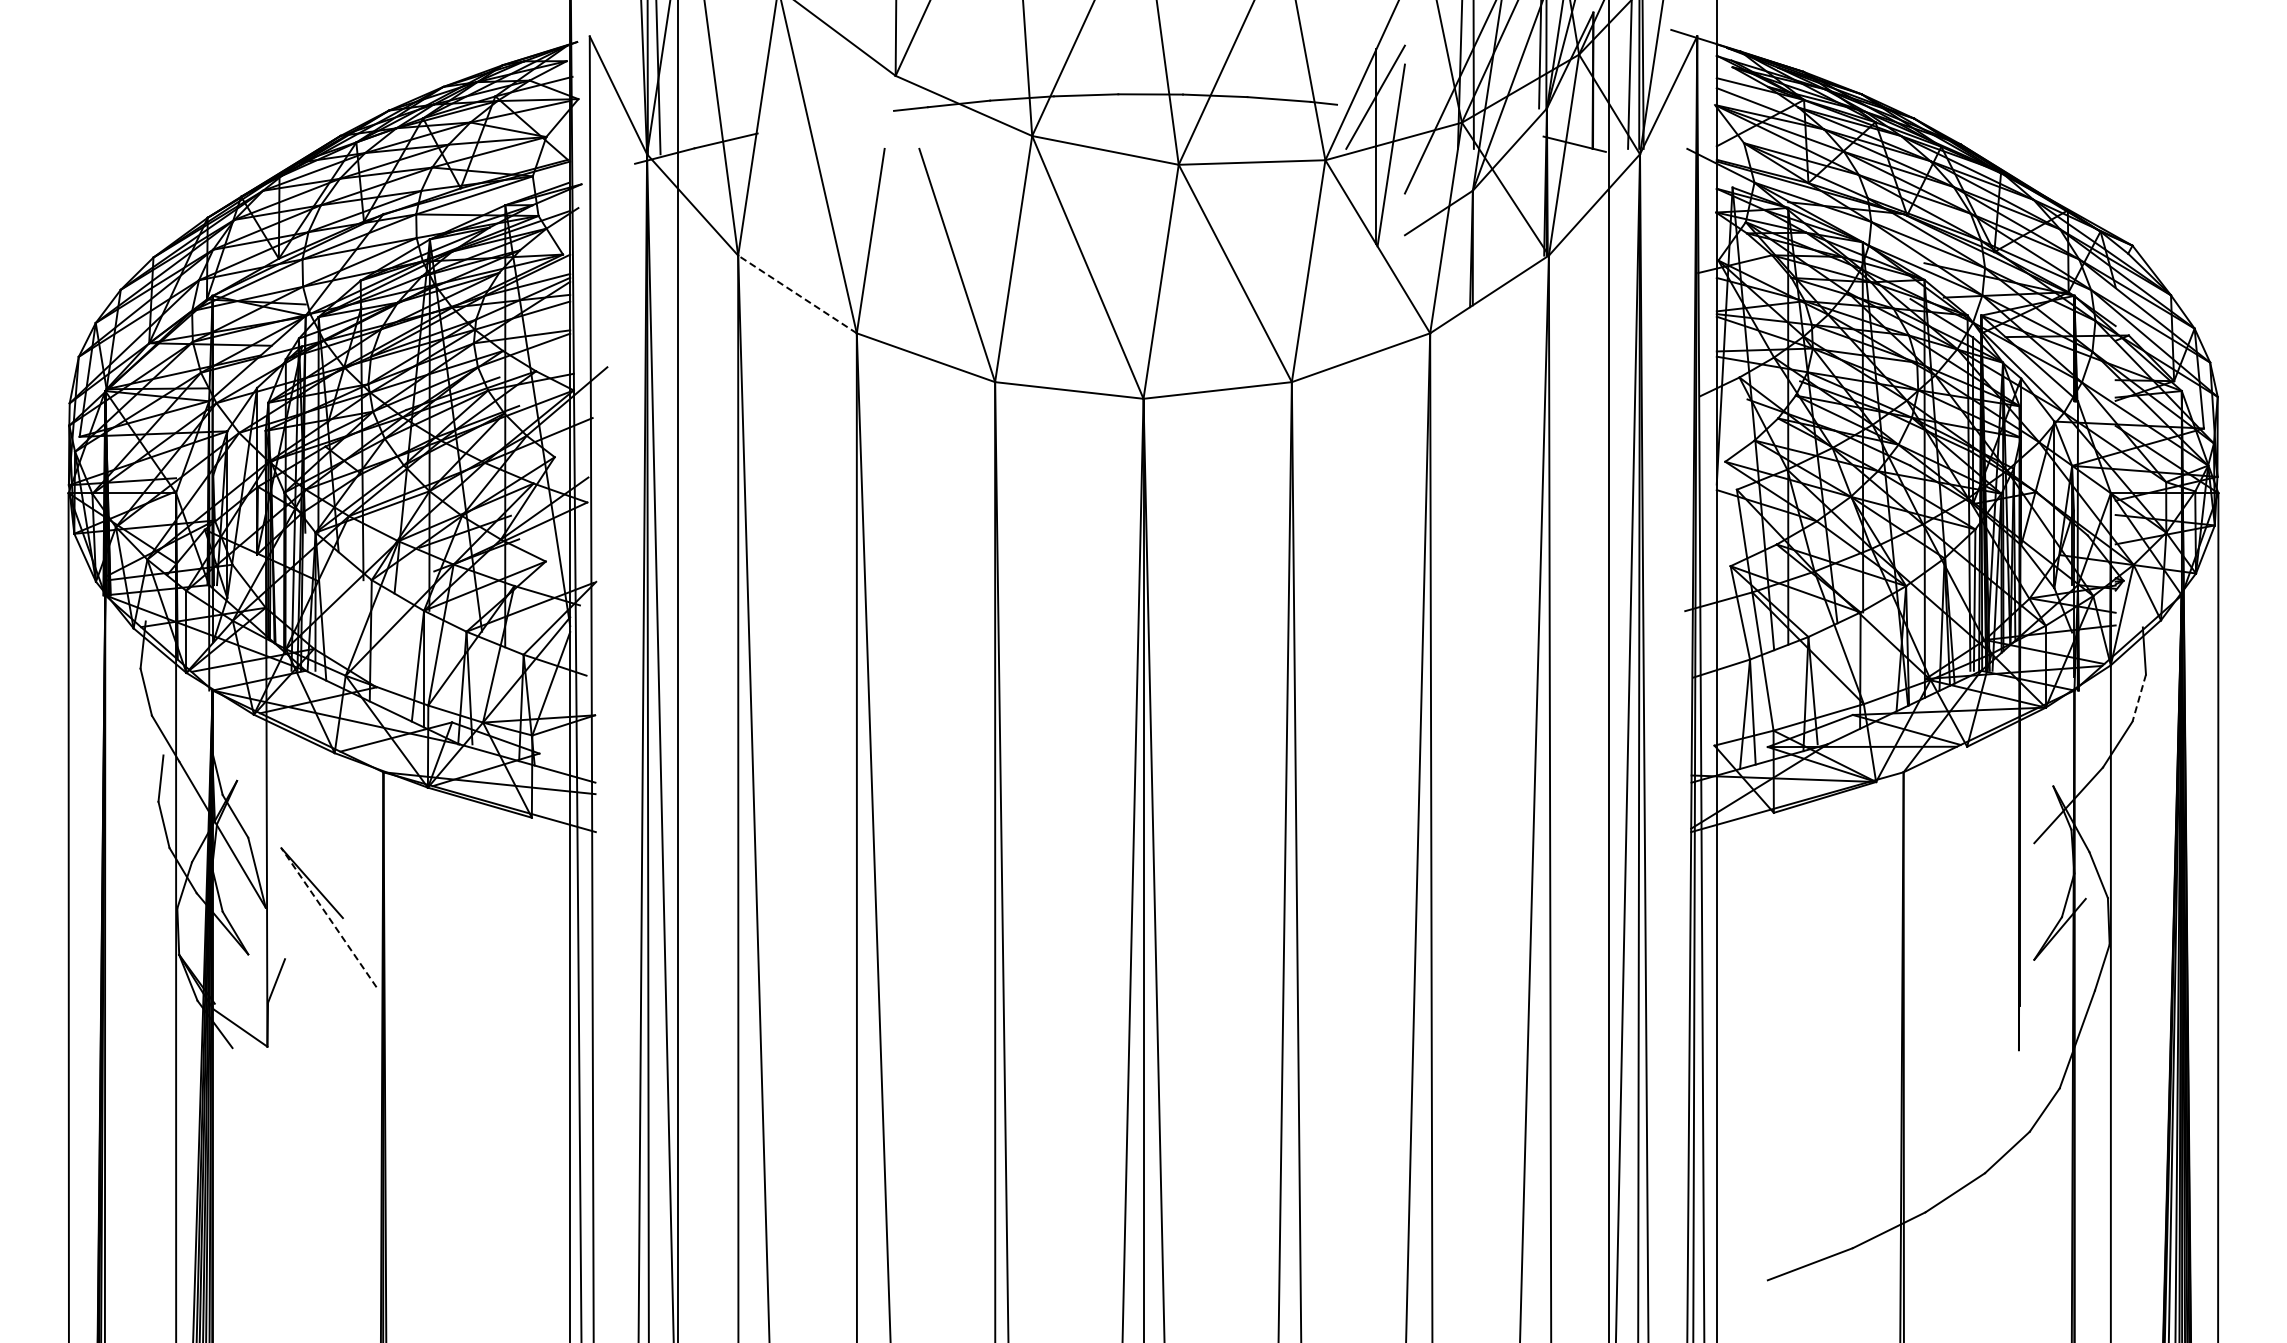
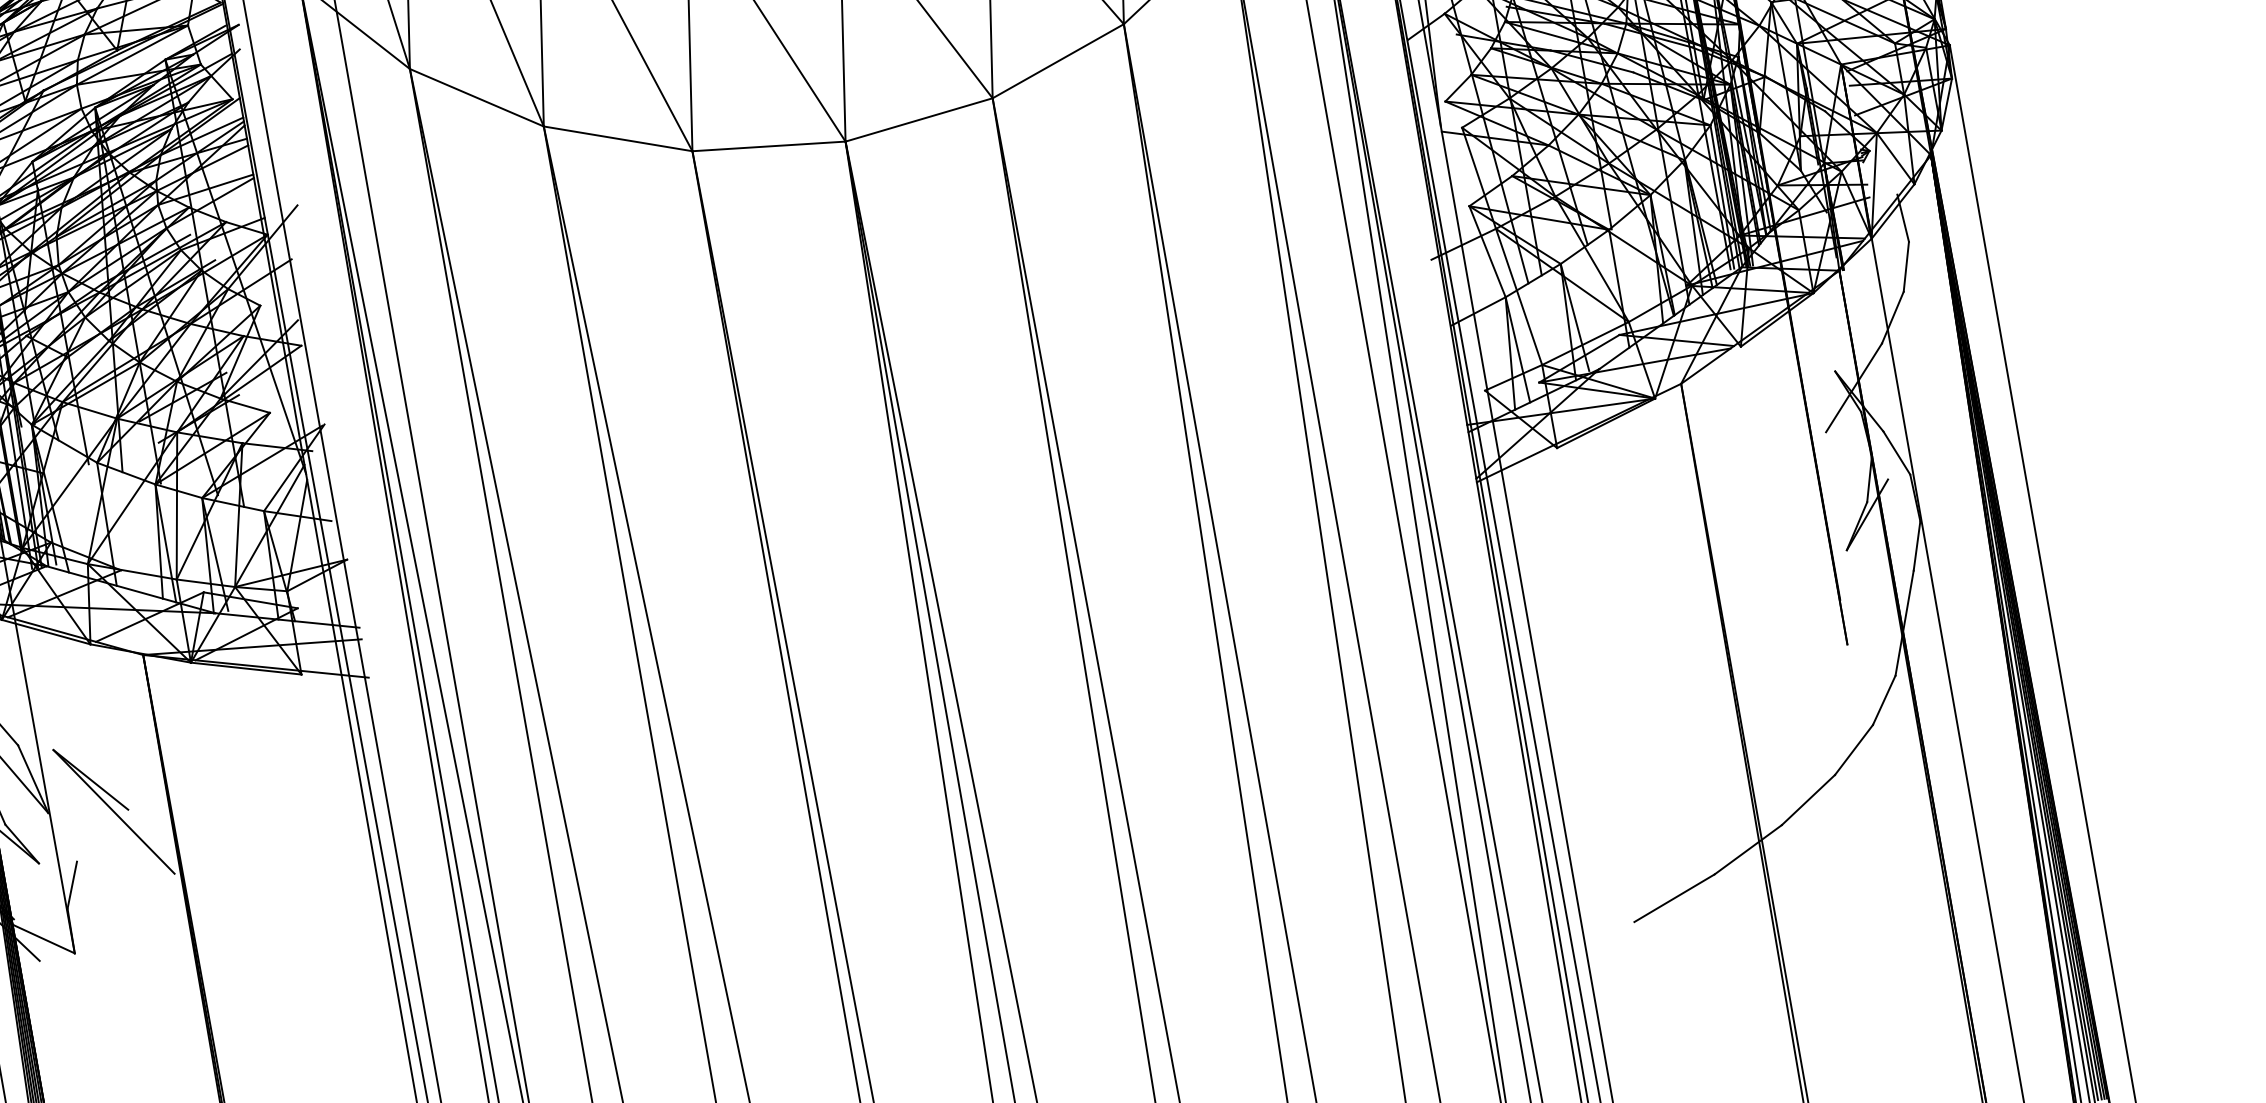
line: (797, 294) -> (476, 97), dashed -> solid
line: (2139, 698) -> (1906, 267), dashed -> solid
line: (328, 917) -> (113, 811), dashed -> solid

